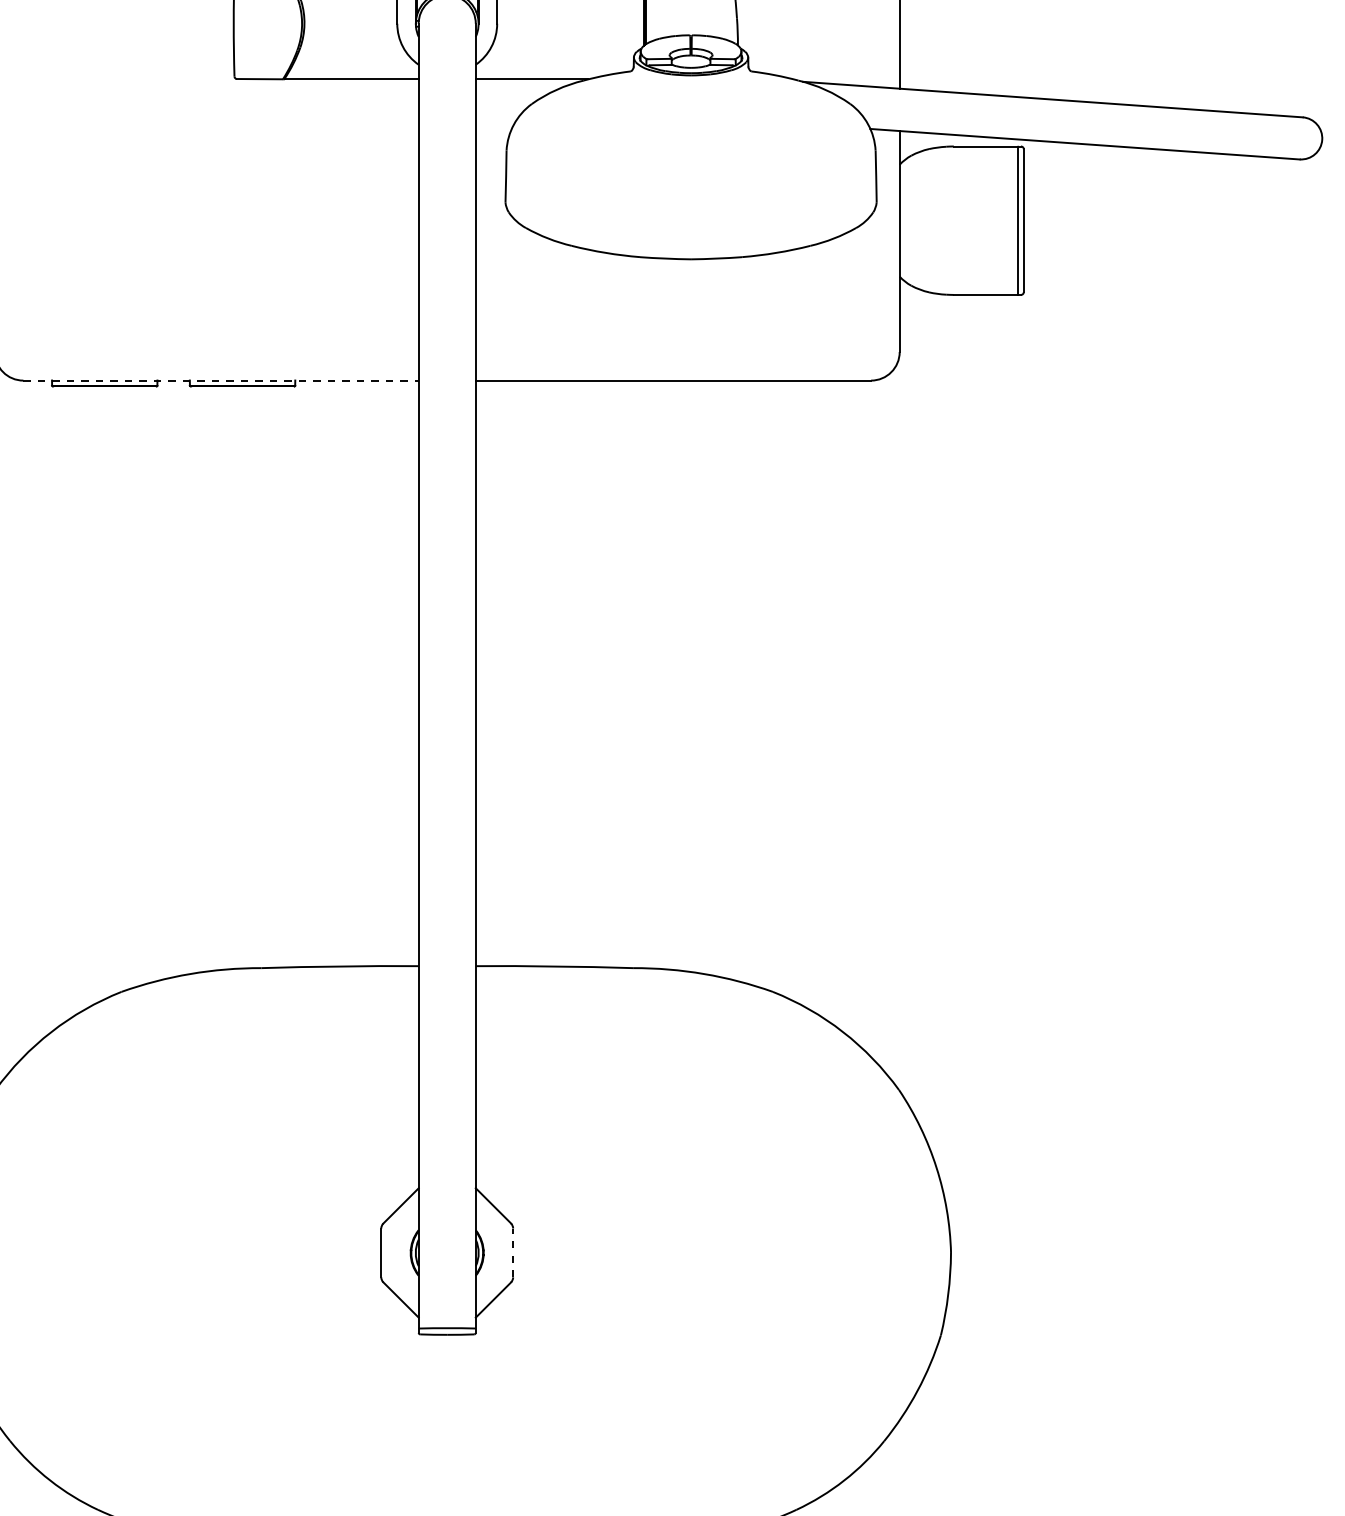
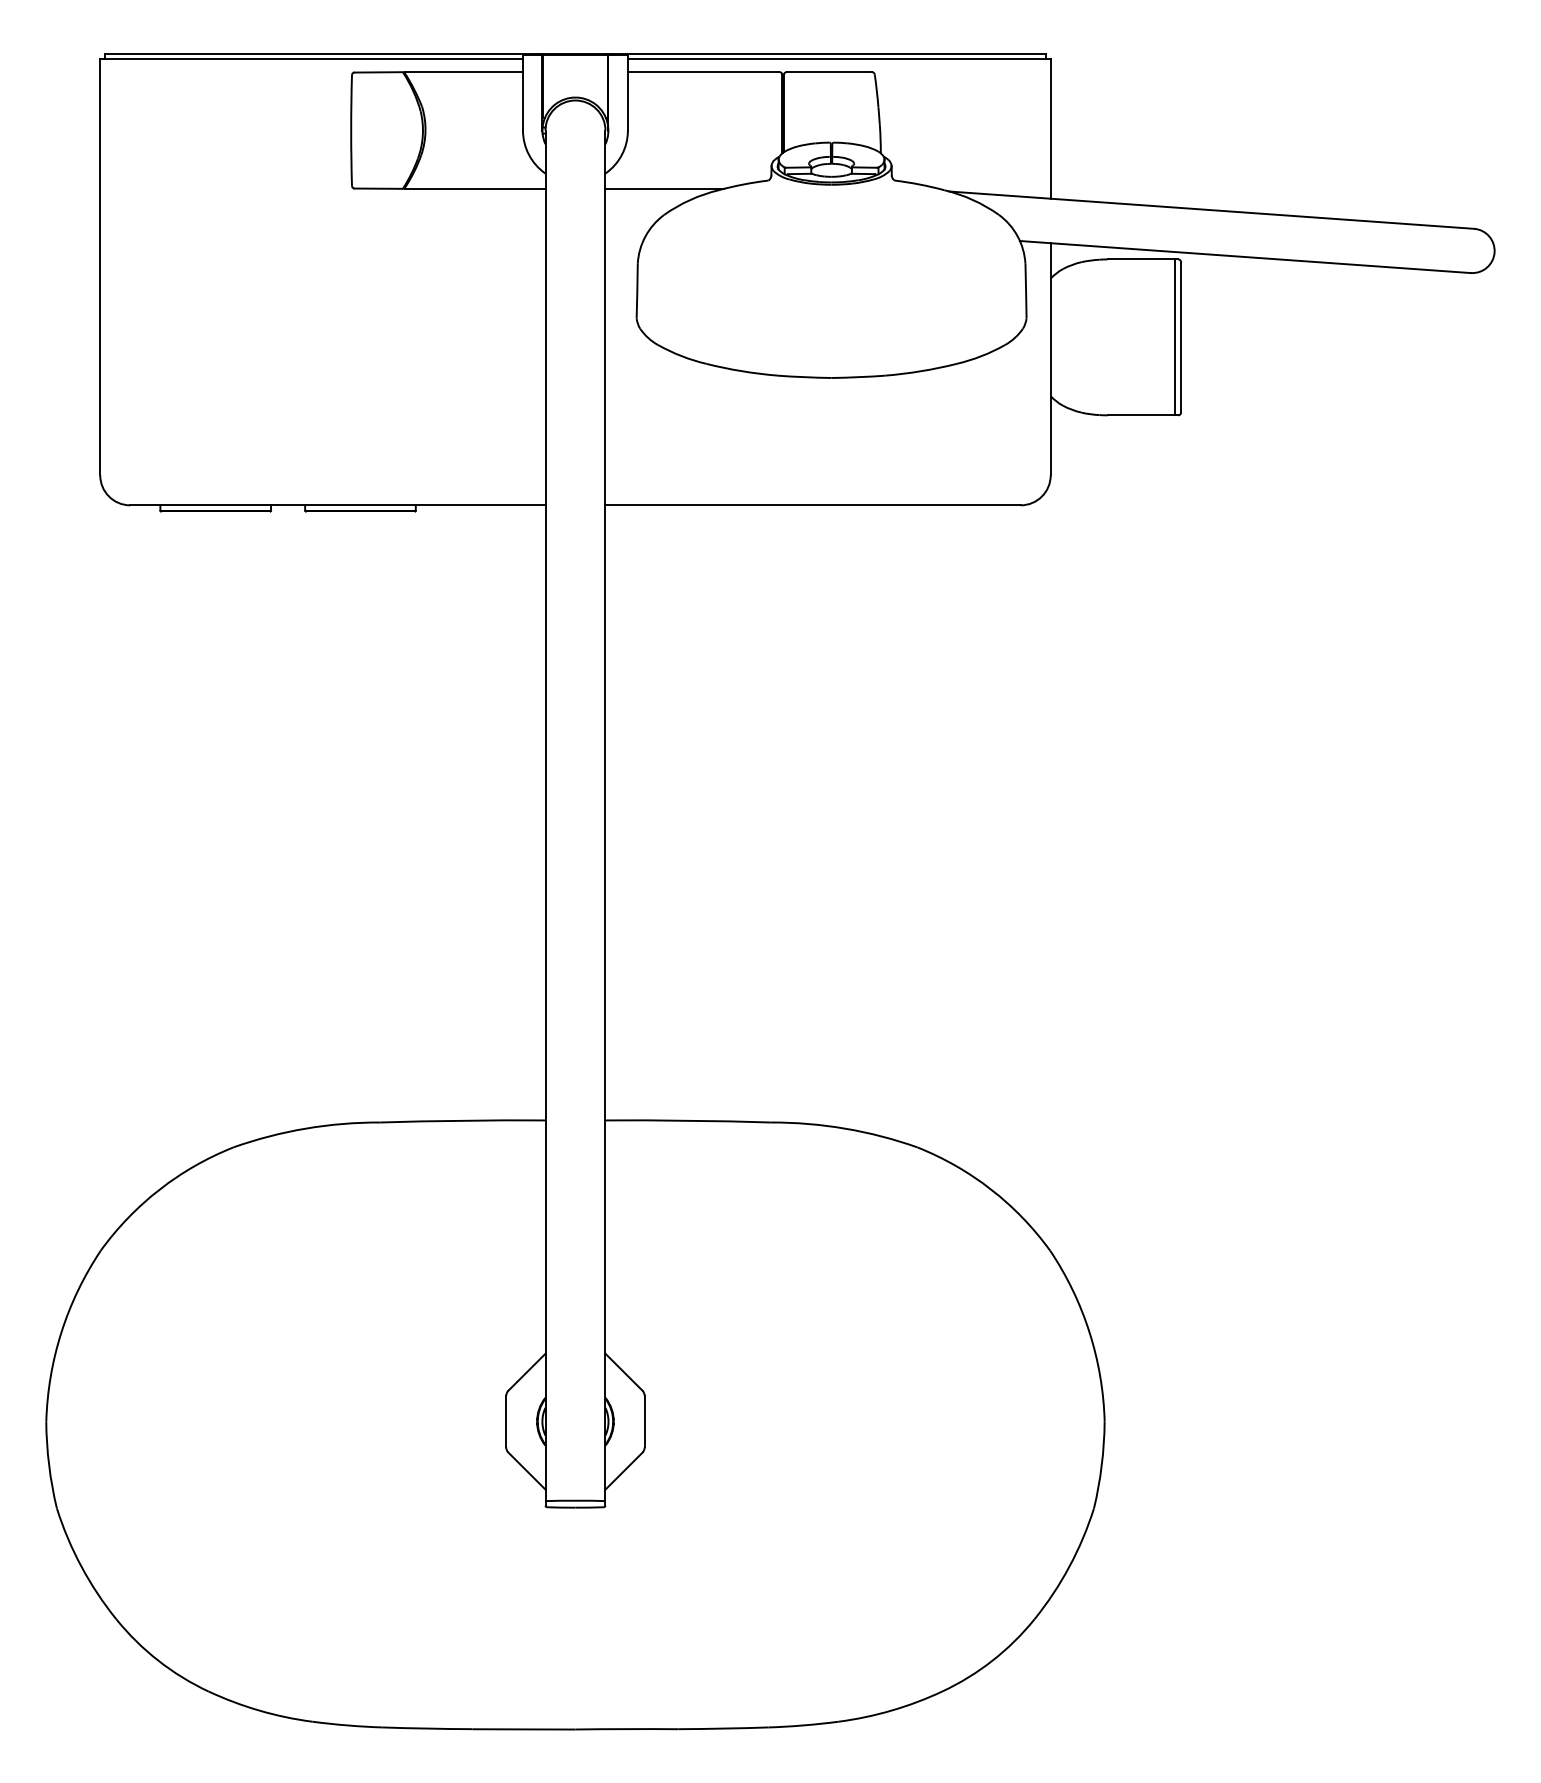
line: (220, 380) -> (337, 505), dashed -> solid
line: (512, 1252) -> (644, 1421), dashed -> solid

